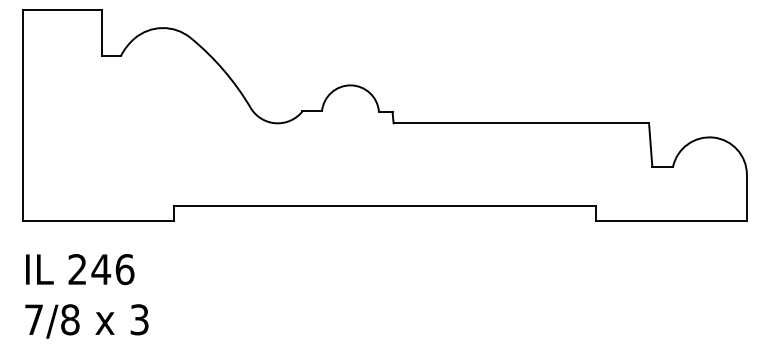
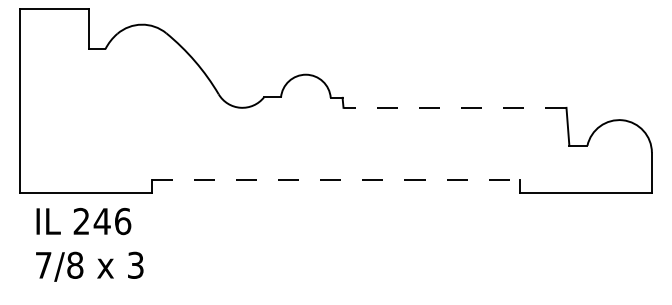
line: (521, 123) -> (455, 107), solid -> dashed
line: (385, 206) -> (336, 180), solid -> dashed
text: (86, 296) -> (89, 245), moved

